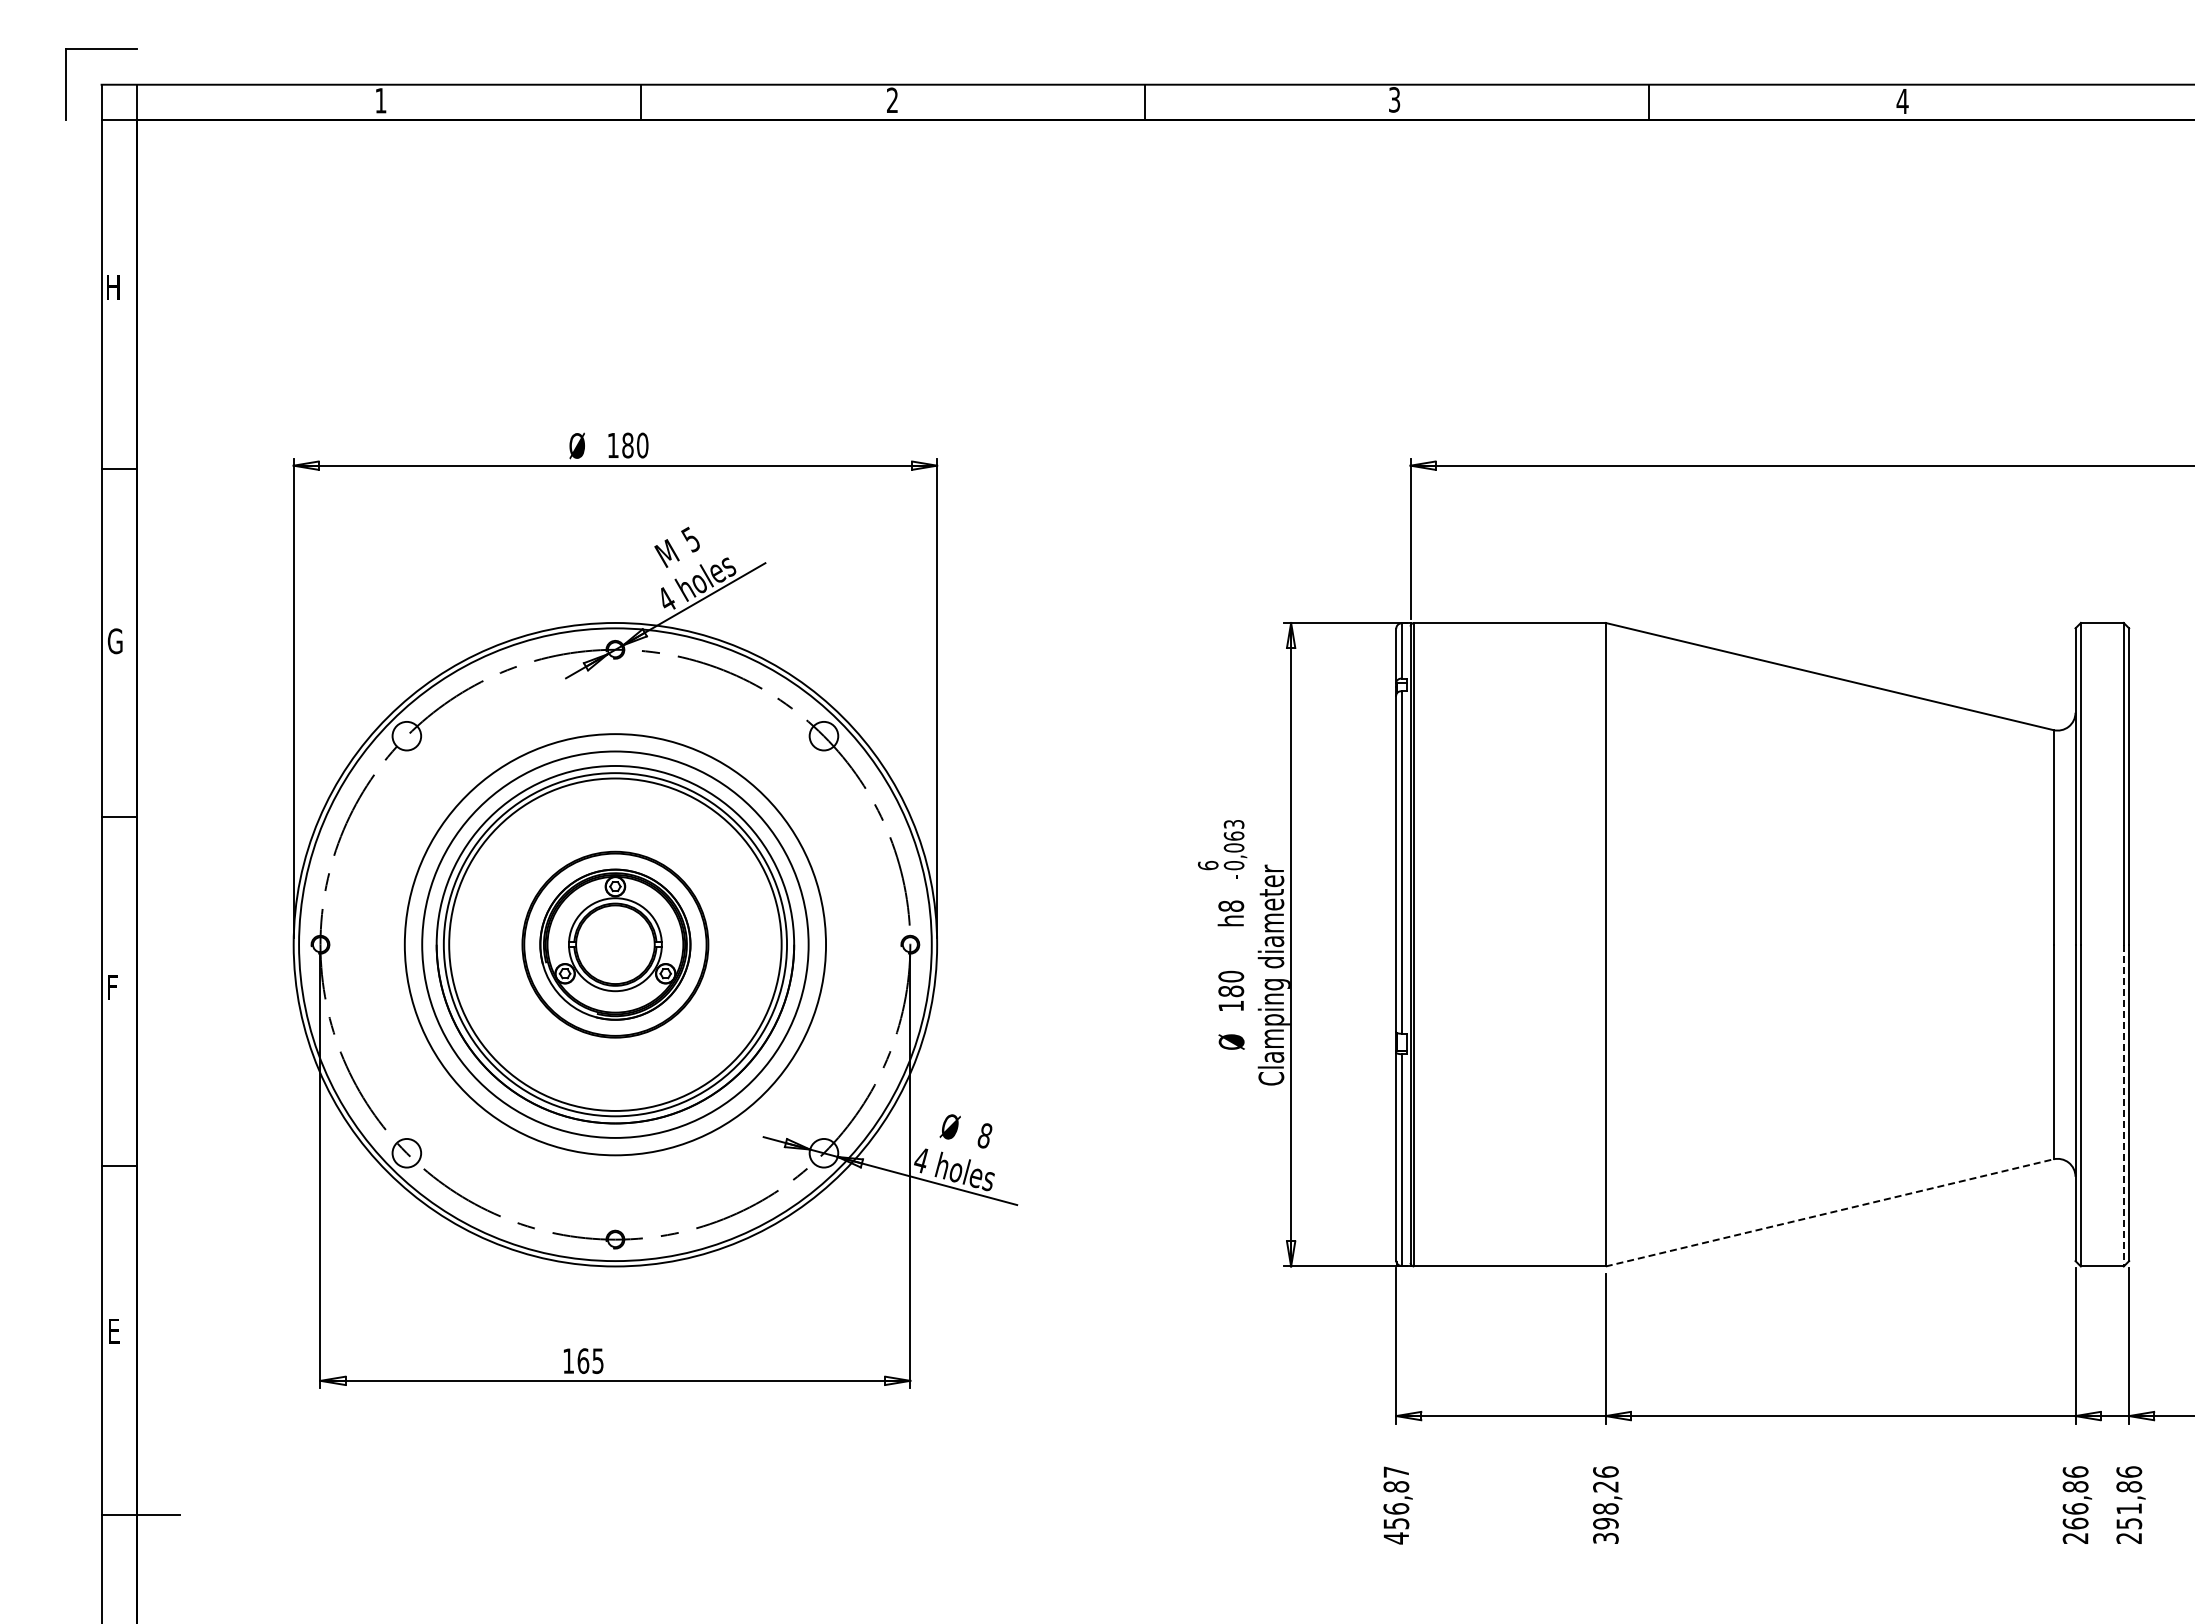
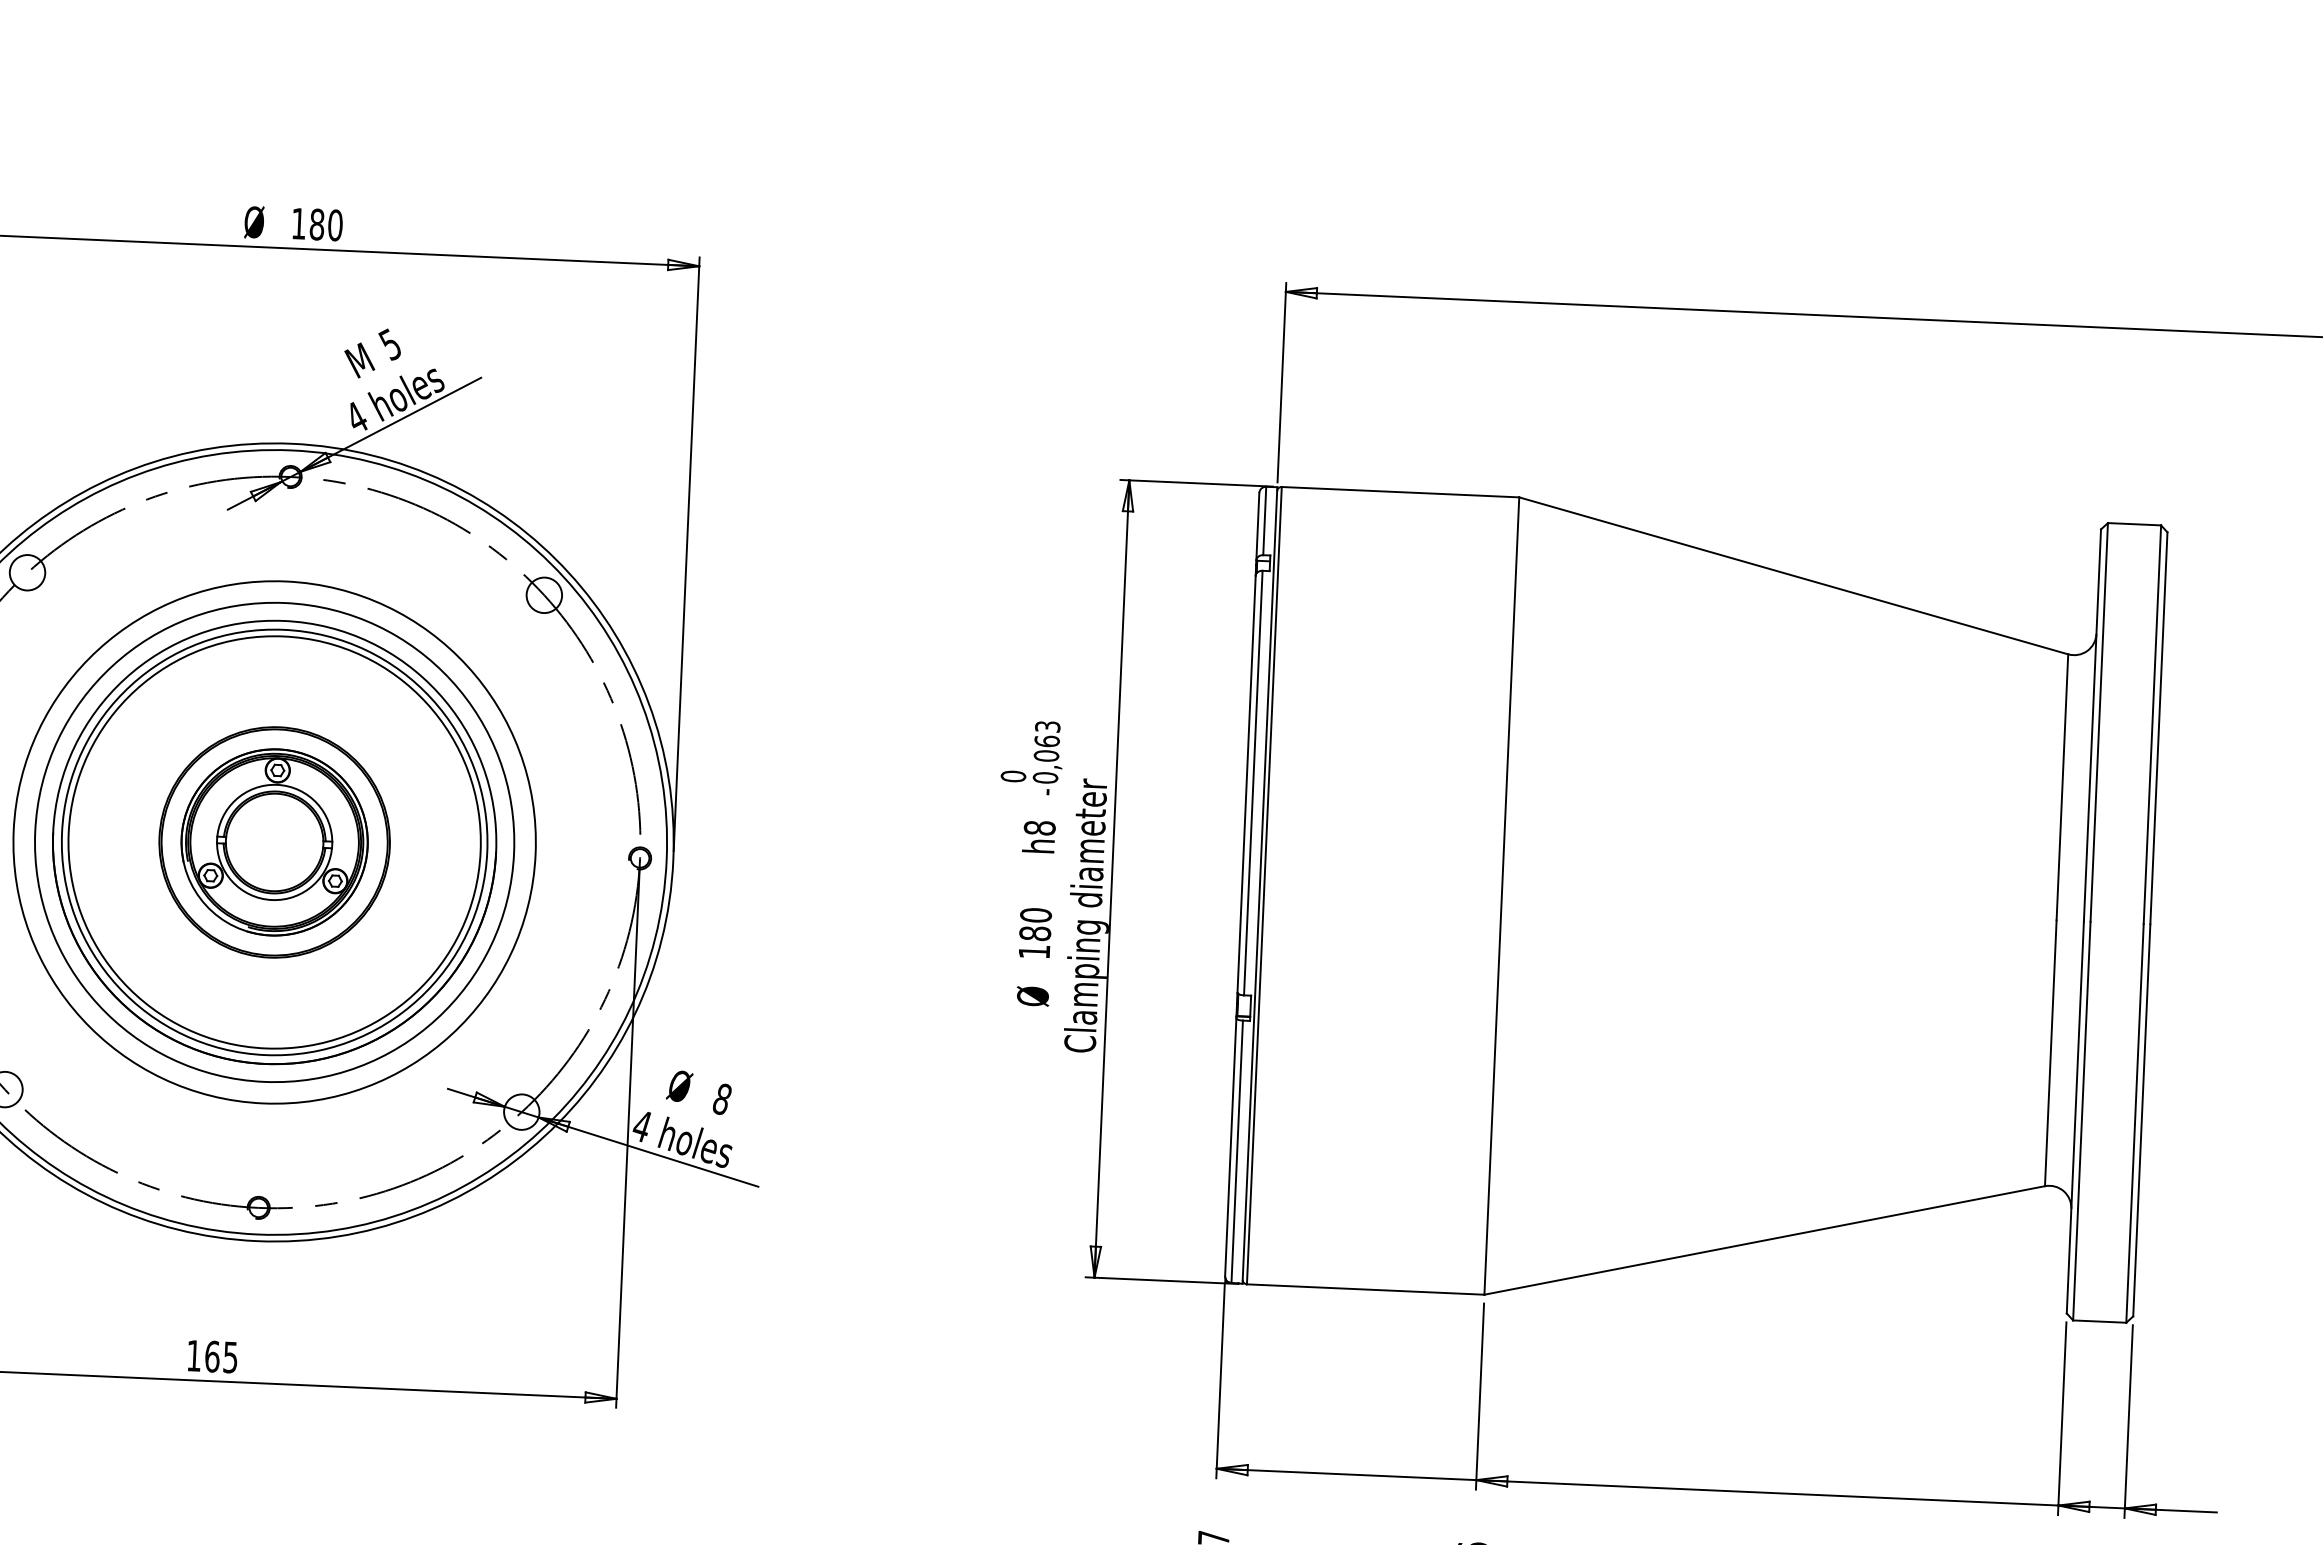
text: (1207, 865) -> (1012, 776), 6 -> 0
line: (2123, 1105) -> (2134, 1123), dashed -> solid
line: (1830, 1212) -> (1765, 1240), dashed -> solid

